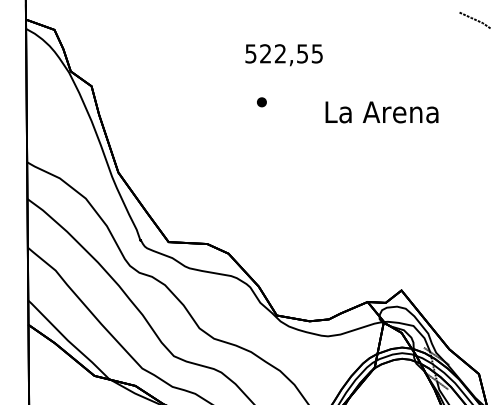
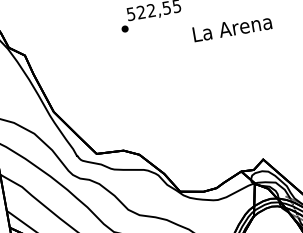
part: (261, 102) -> (124, 29), moved
text: (381, 112) -> (232, 28), moved

